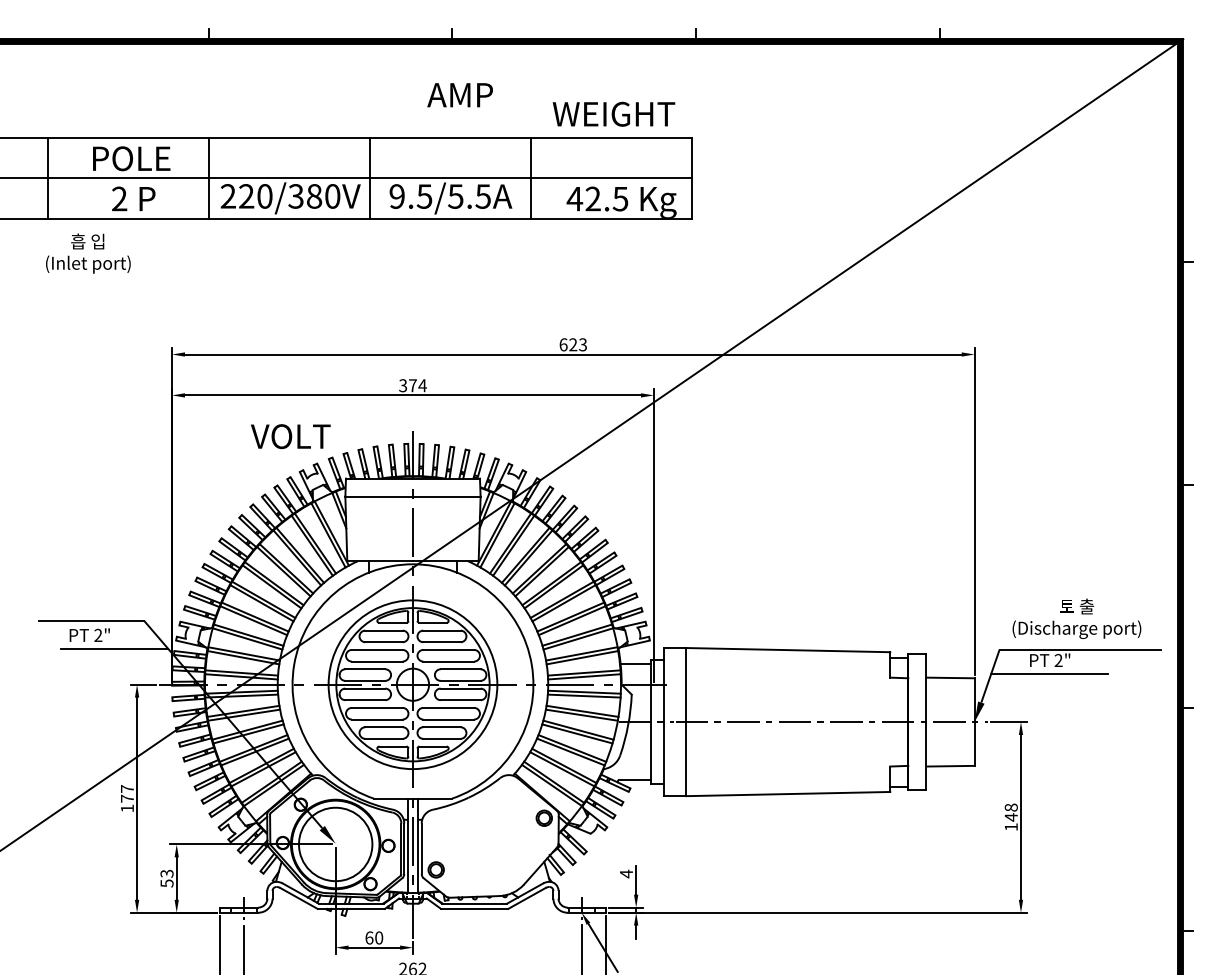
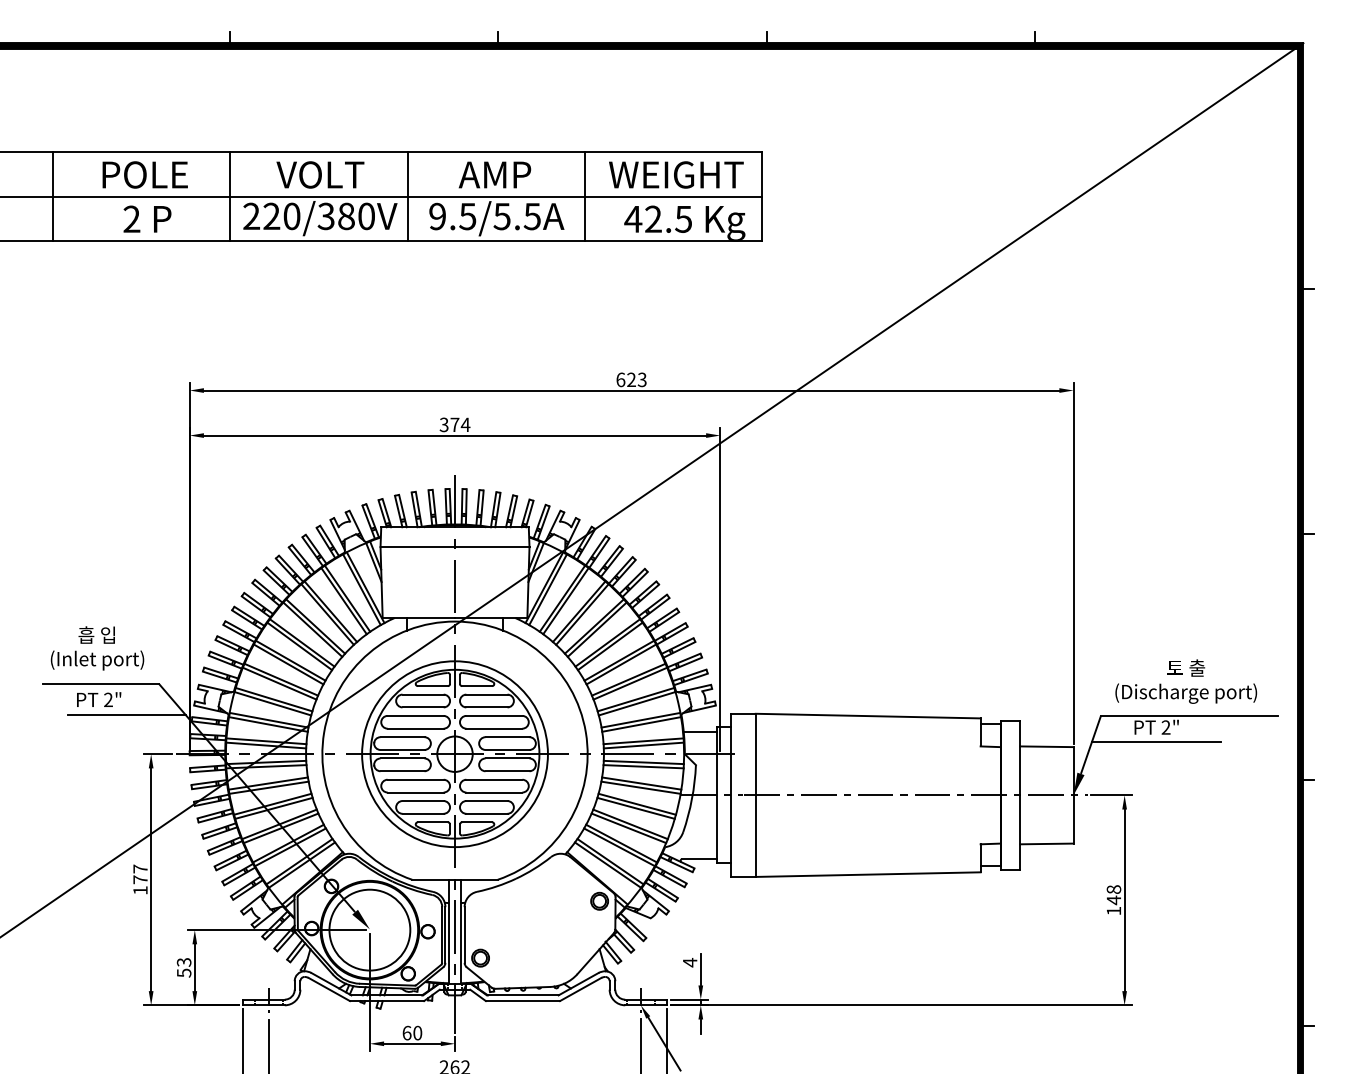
text: (459, 94) -> (494, 174), moved
text: (614, 113) -> (676, 174), moved
text: (88, 253) -> (97, 648), moved
text: (290, 436) -> (320, 174), moved

